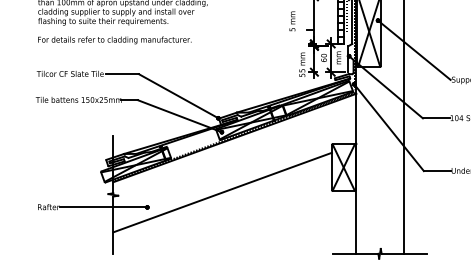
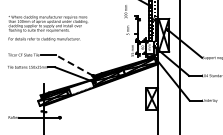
line: (178, 96) -> (74, 65), solid -> dashed
line: (221, 192) -> (94, 110), removed

